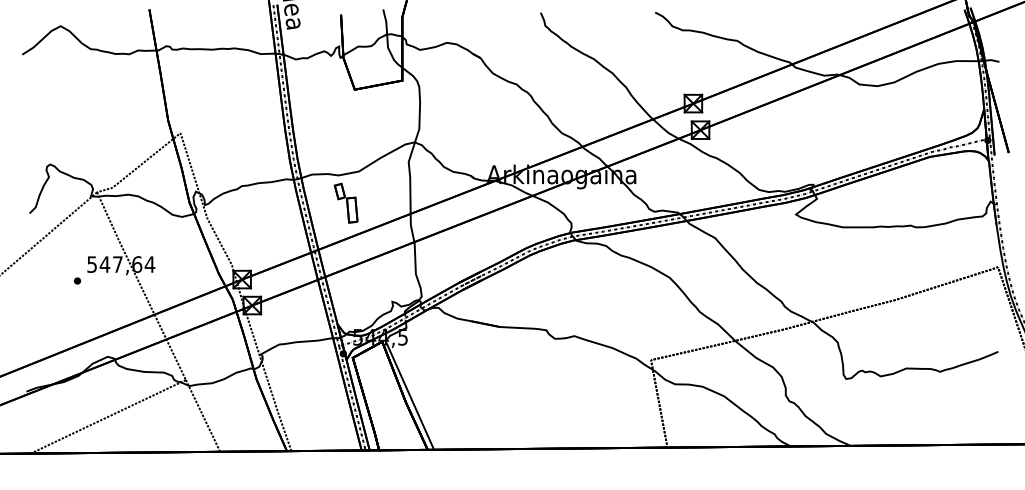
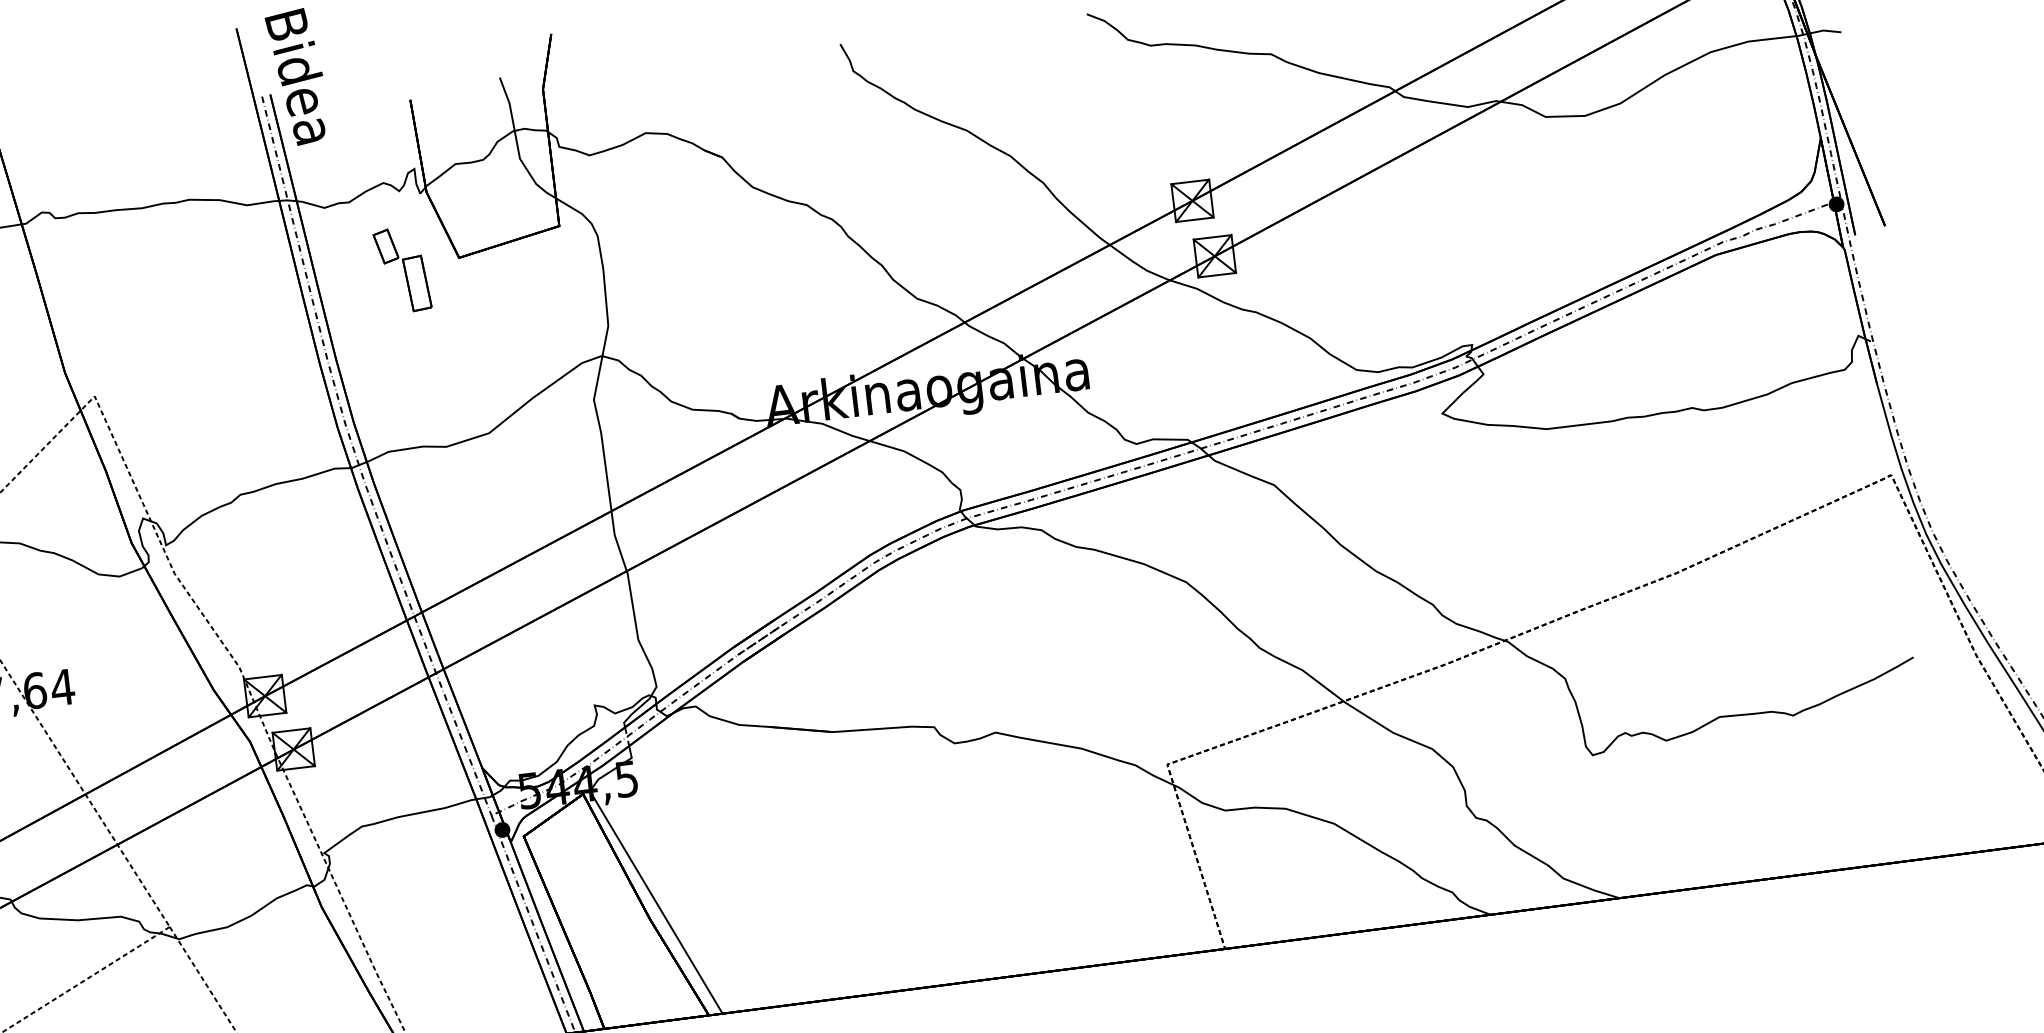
part: (345, 202) -> (400, 268), moved

